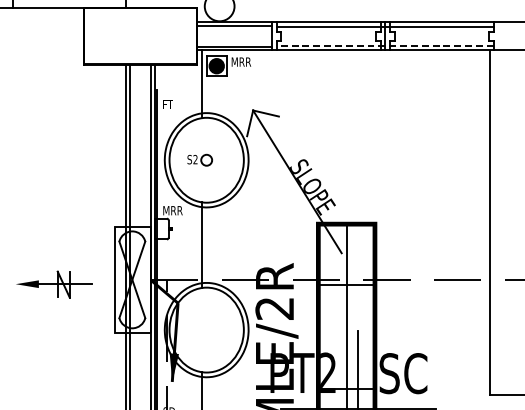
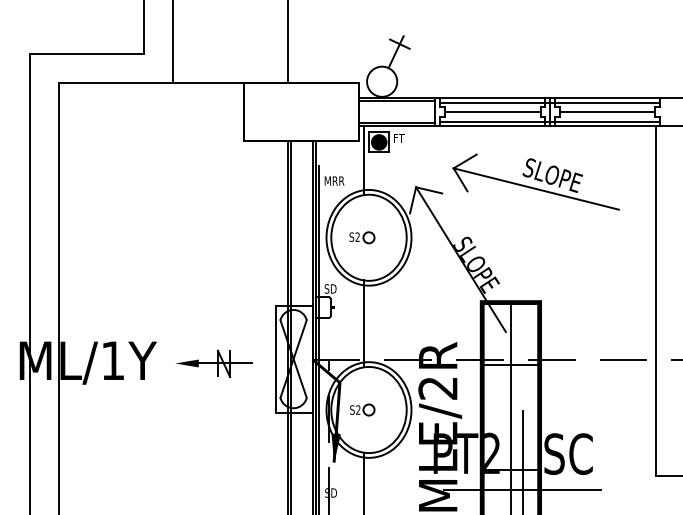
line: (328, 36) -> (492, 112), added
line: (441, 36) -> (607, 112), added
line: (384, 45) -> (549, 121), dashed -> solid
text: (240, 61) -> (403, 137), MRR -> FT
text: (172, 103) -> (334, 180), FT -> MRR
part: (370, 104) -> (535, 181), added
text: (172, 210) -> (334, 288), MRR -> SD
part: (200, 329) -> (362, 409), added

